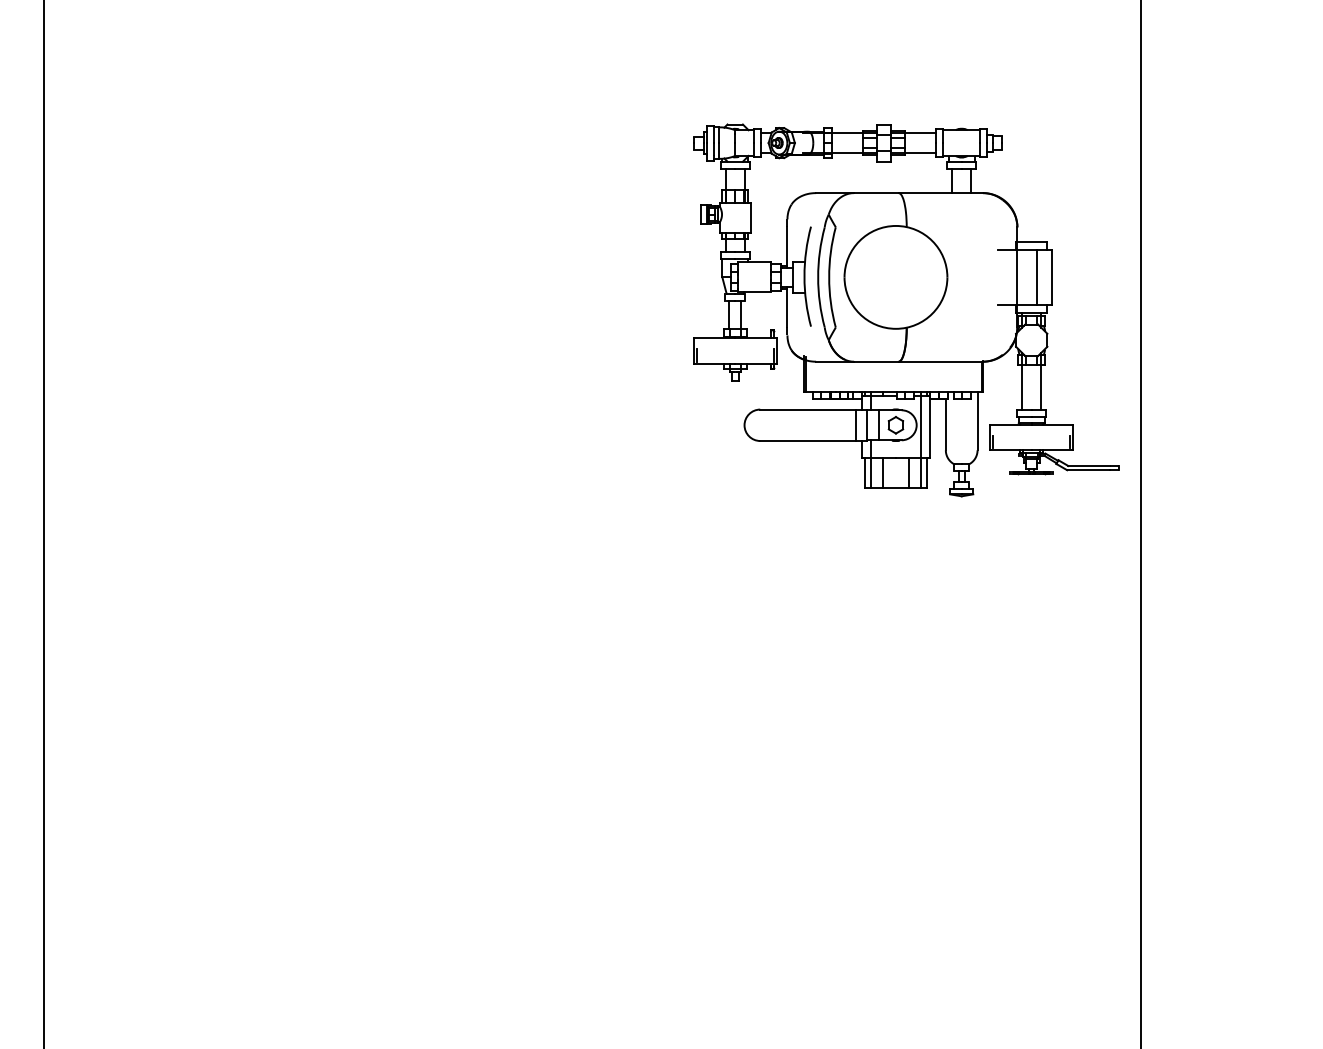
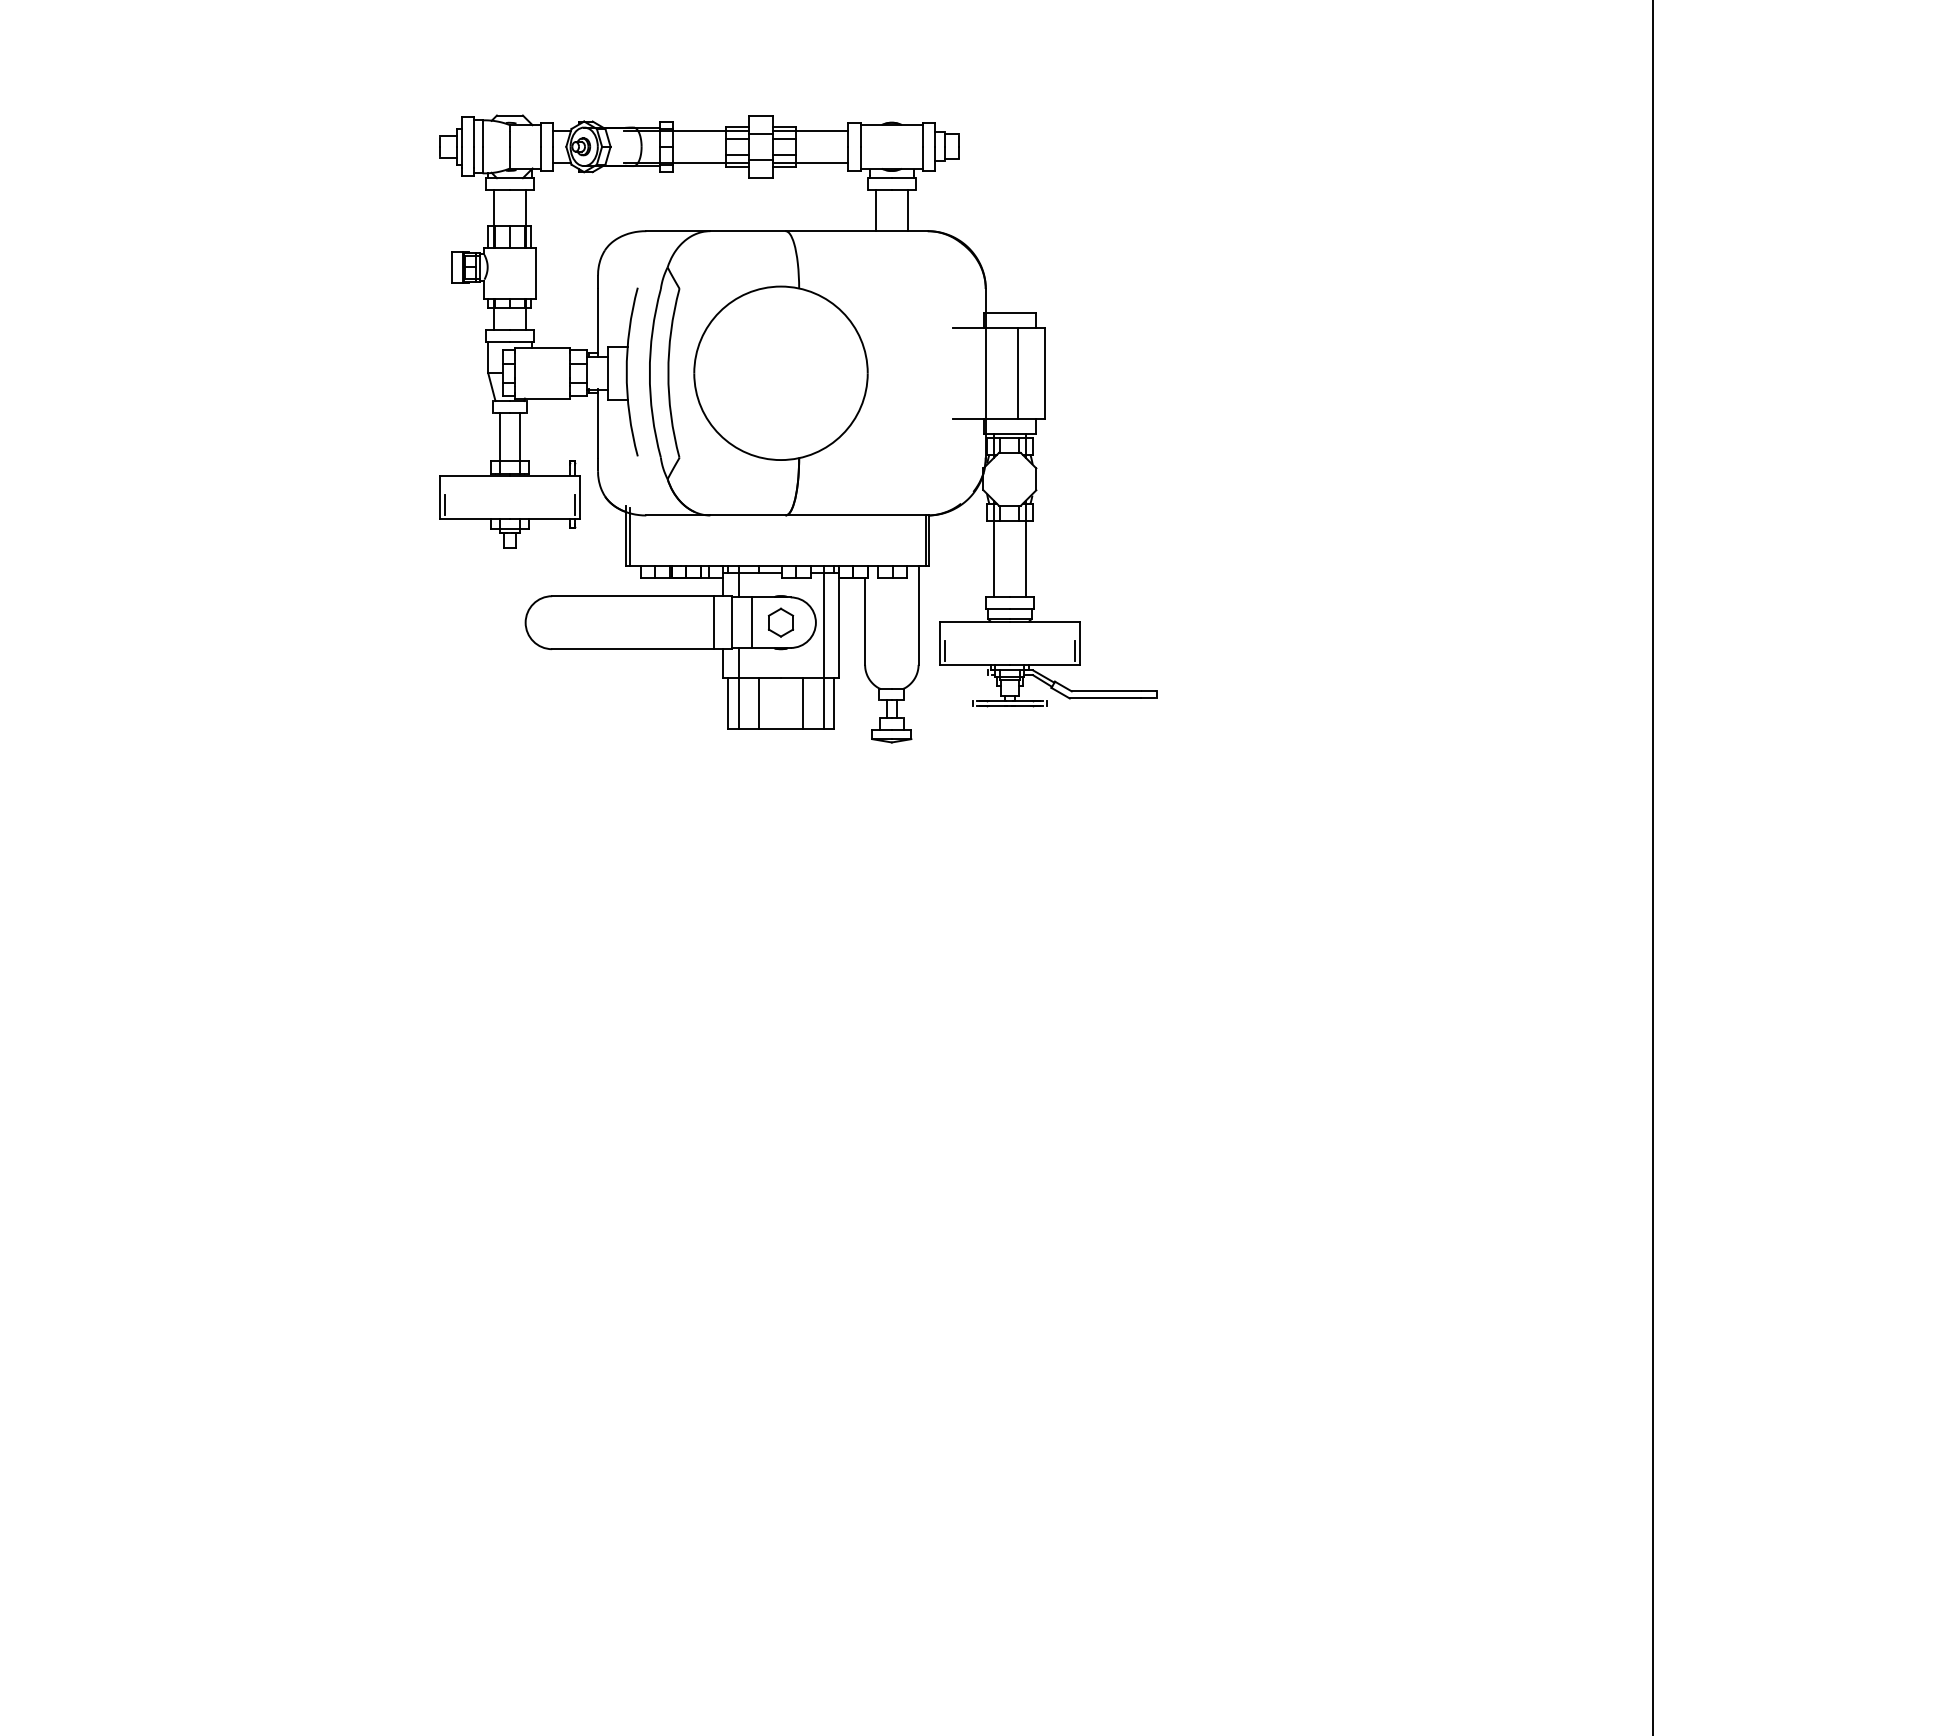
part: (906, 310) -> (798, 429), moved

